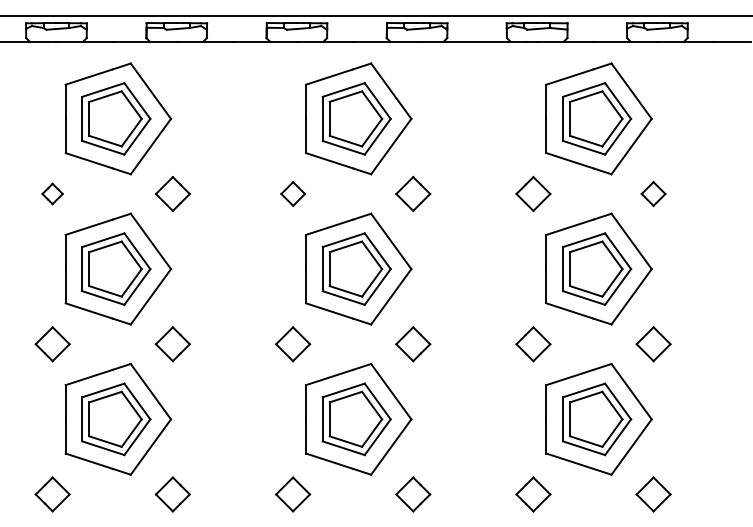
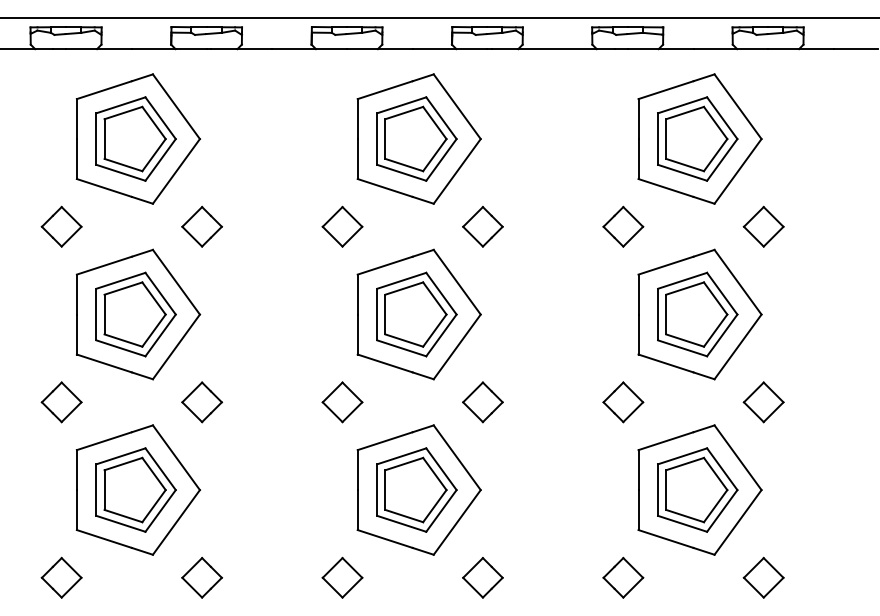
part: (52, 193) -> (61, 226), size x1.67
part: (293, 193) -> (343, 226), size x1.43
part: (653, 193) -> (763, 226), size x1.43

